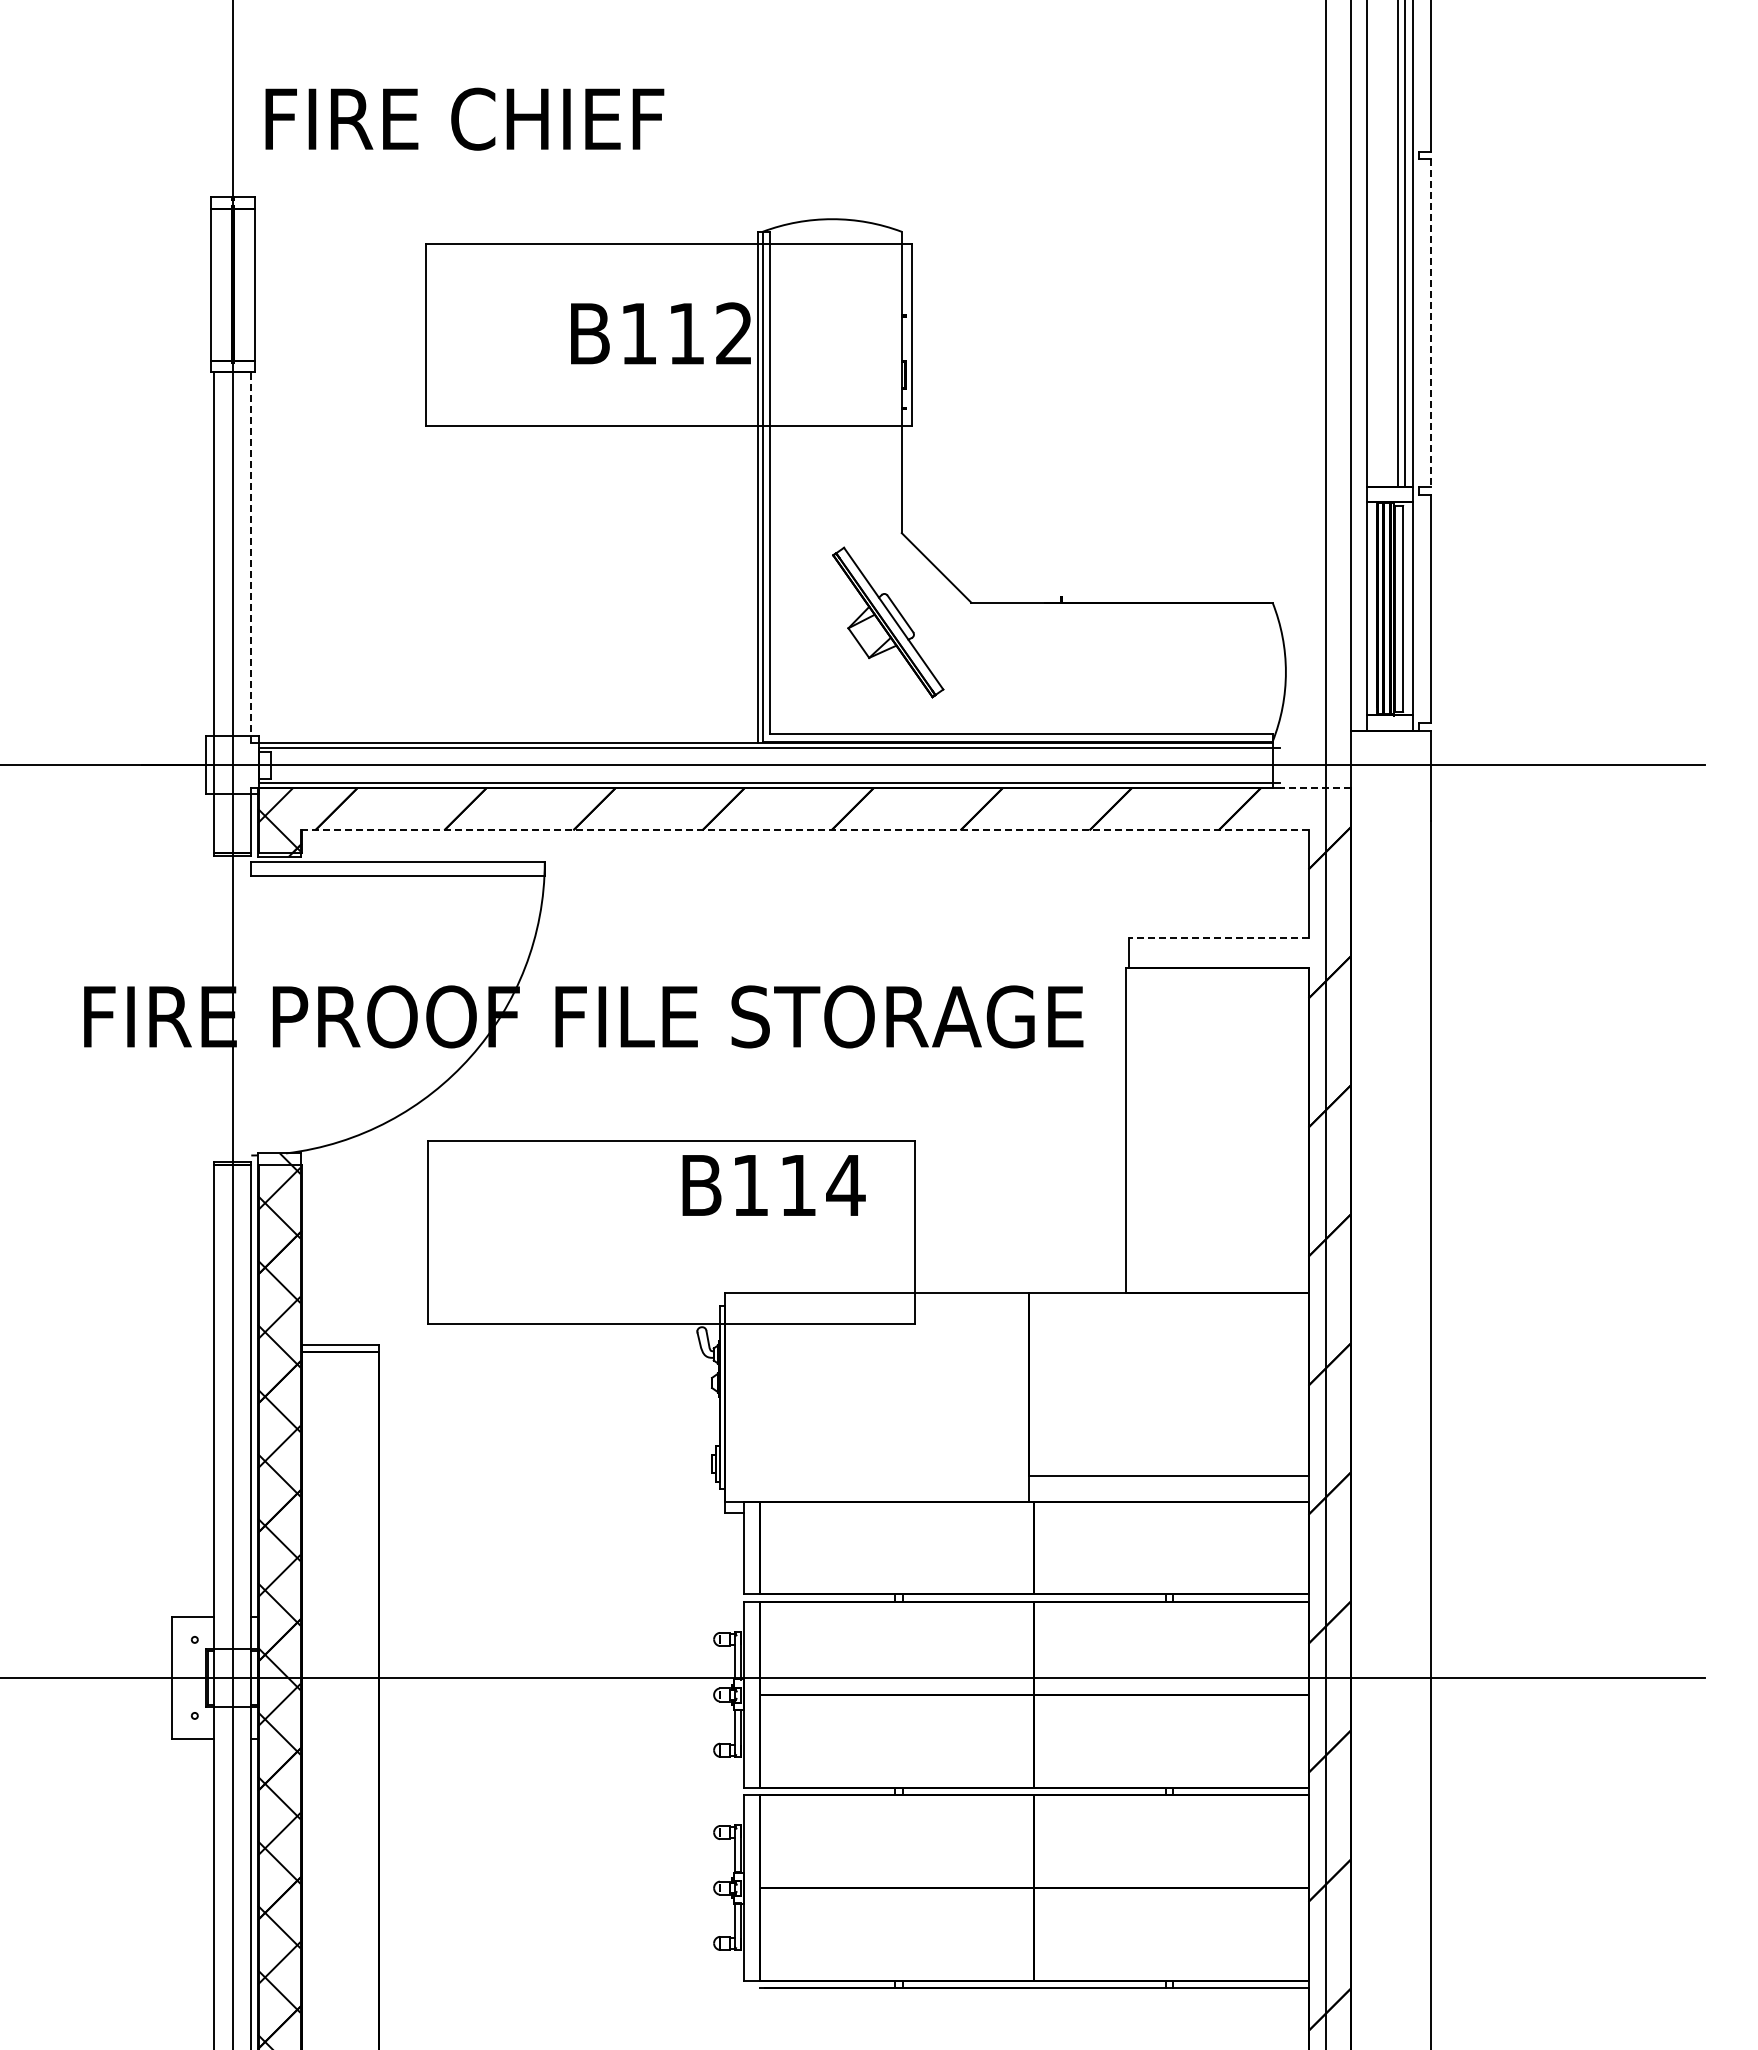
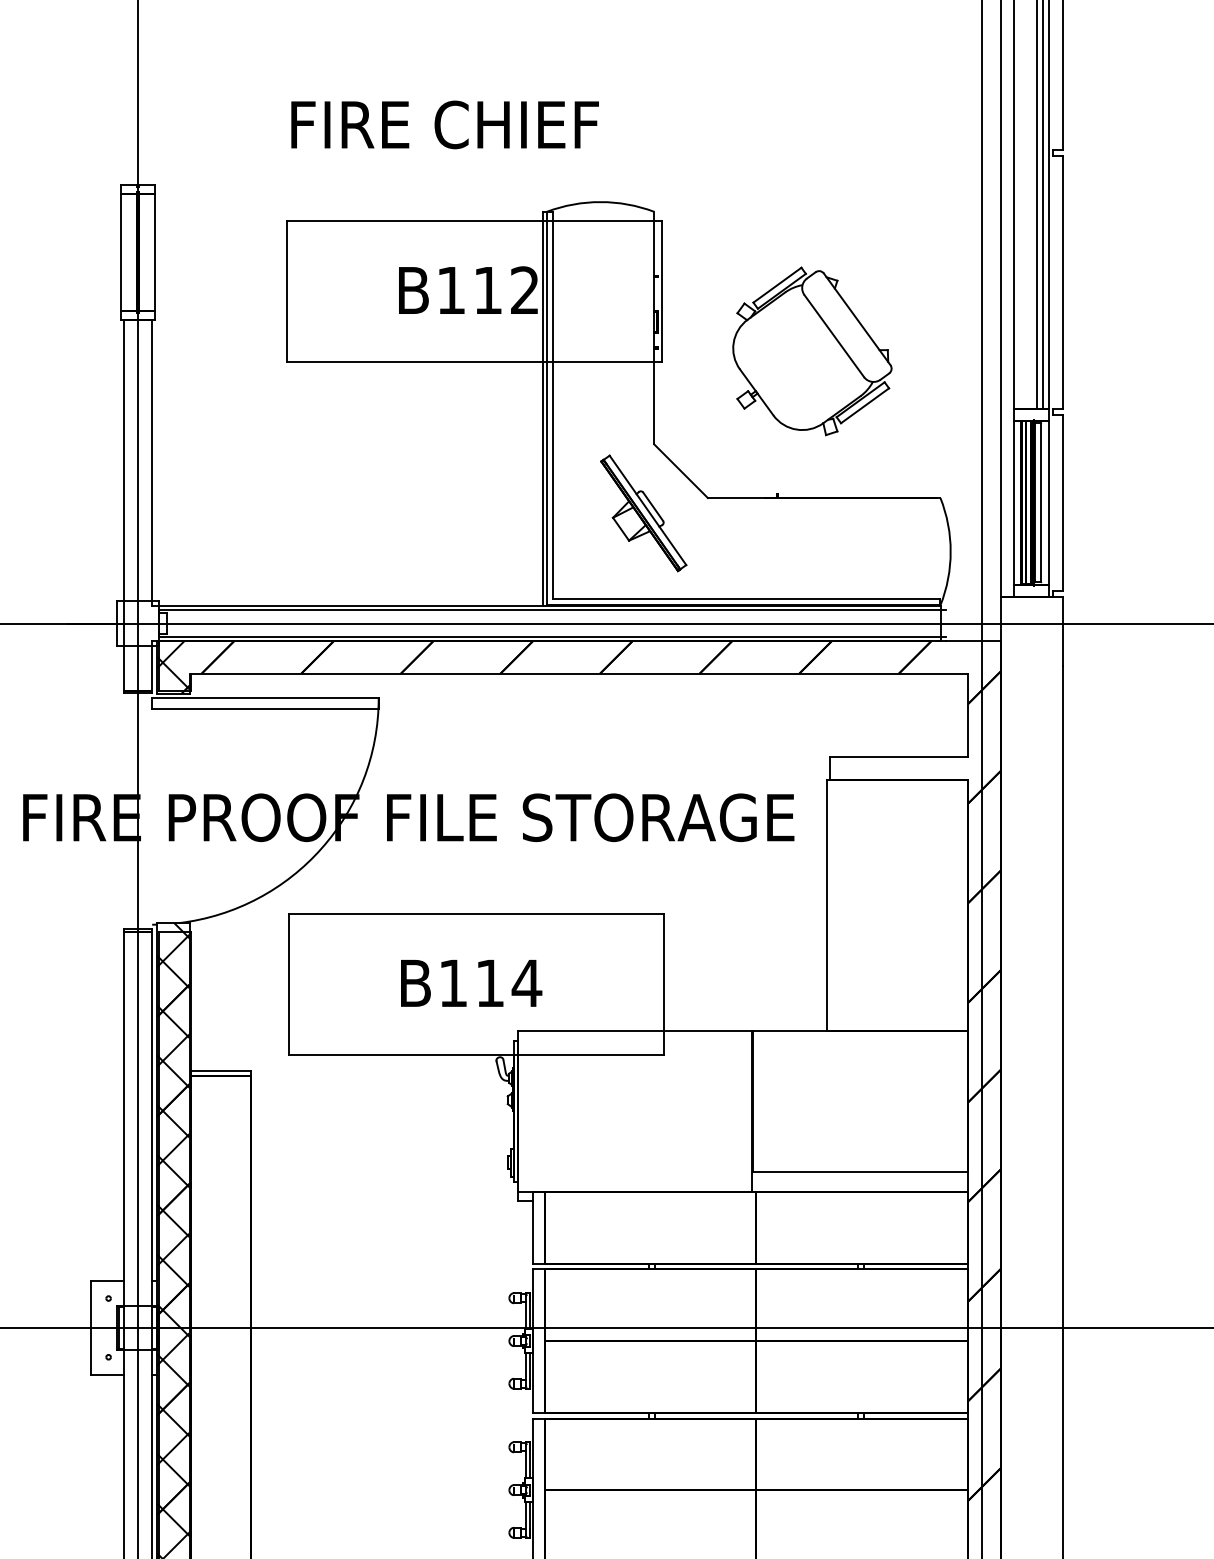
text: (464, 118) -> (444, 124), moved
line: (1431, 323) -> (1063, 282), dashed -> solid
part: (1106, 412) -> (812, 351), added
line: (251, 557) -> (152, 463), dashed -> solid
line: (1315, 787) -> (973, 640), dashed -> solid
line: (804, 830) -> (579, 673), dashed -> solid
line: (1218, 938) -> (898, 757), dashed -> solid
text: (773, 1185) -> (471, 983), moved

